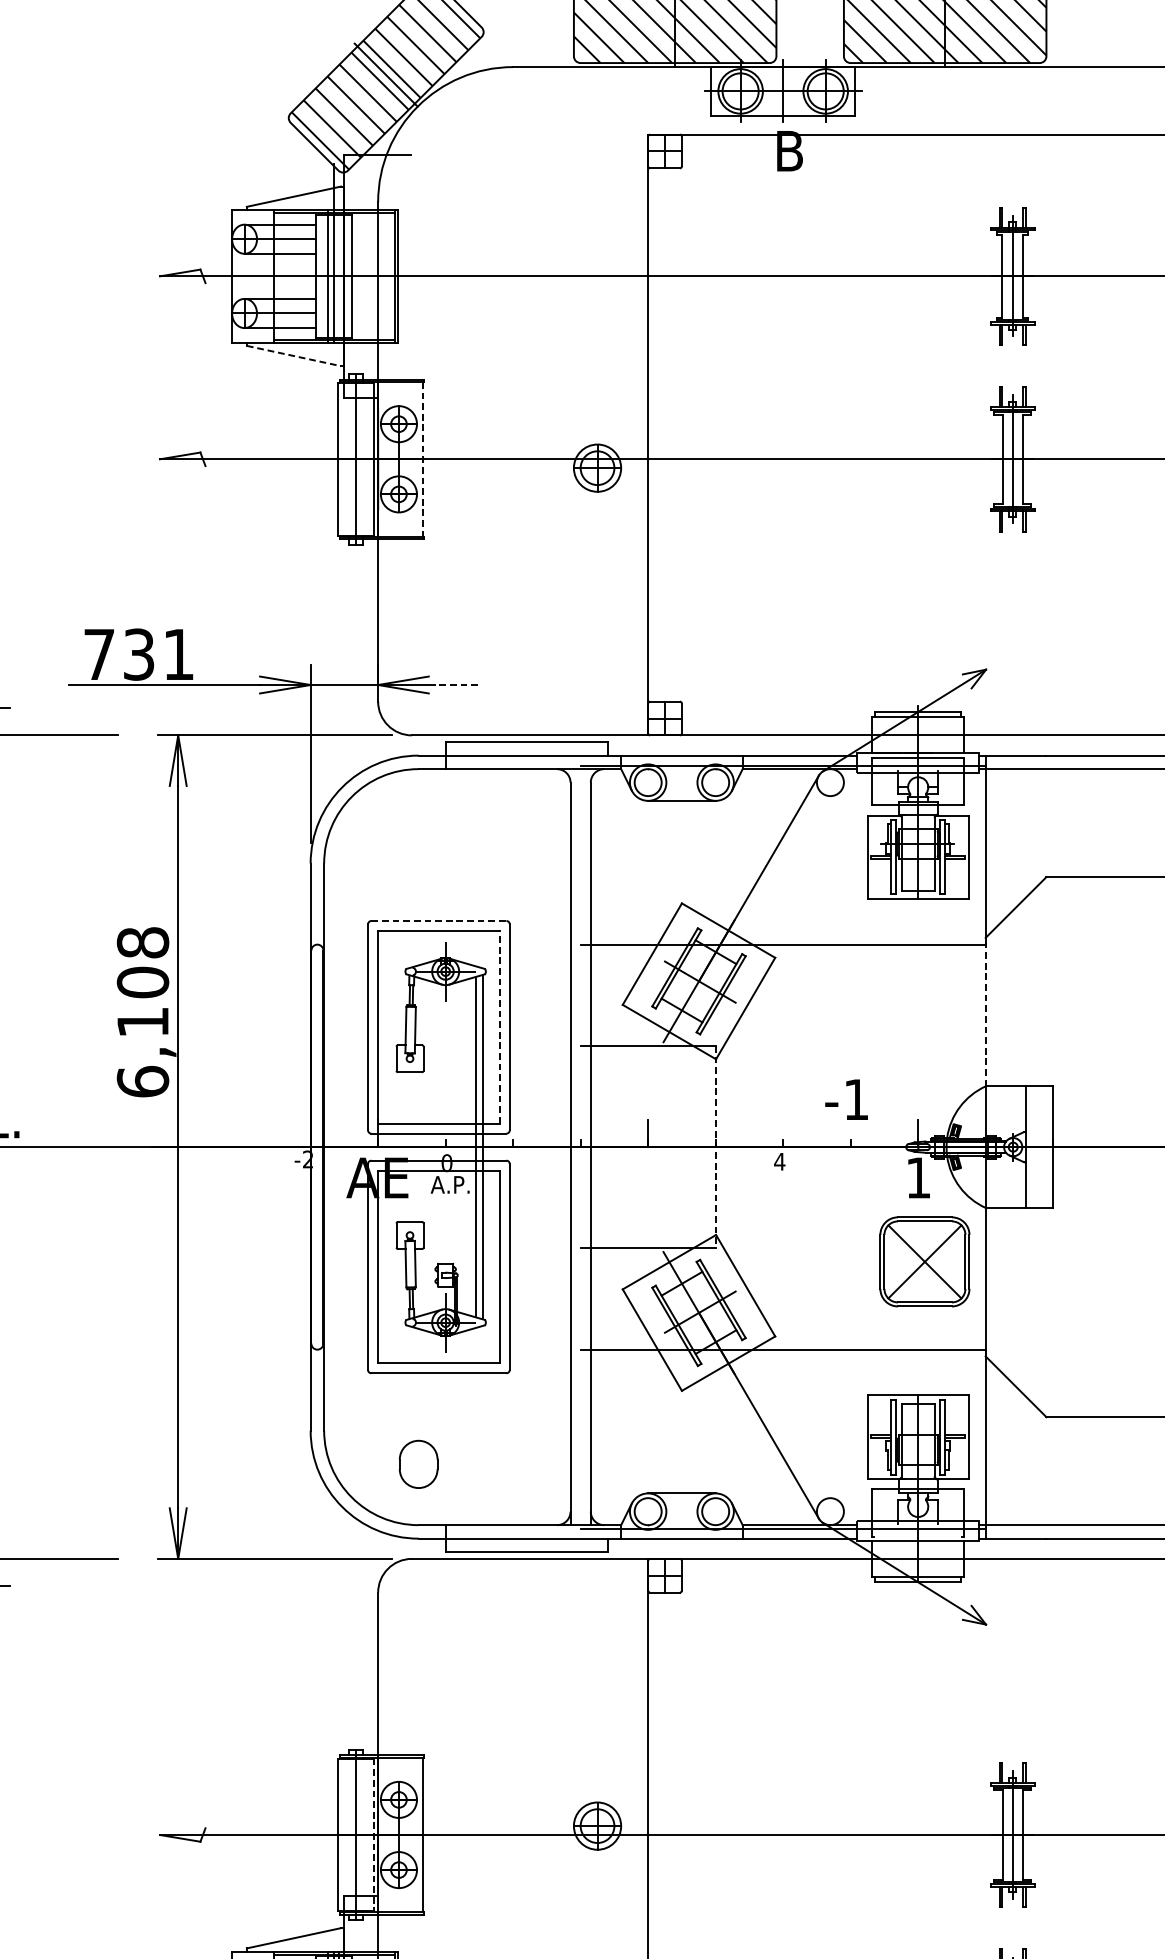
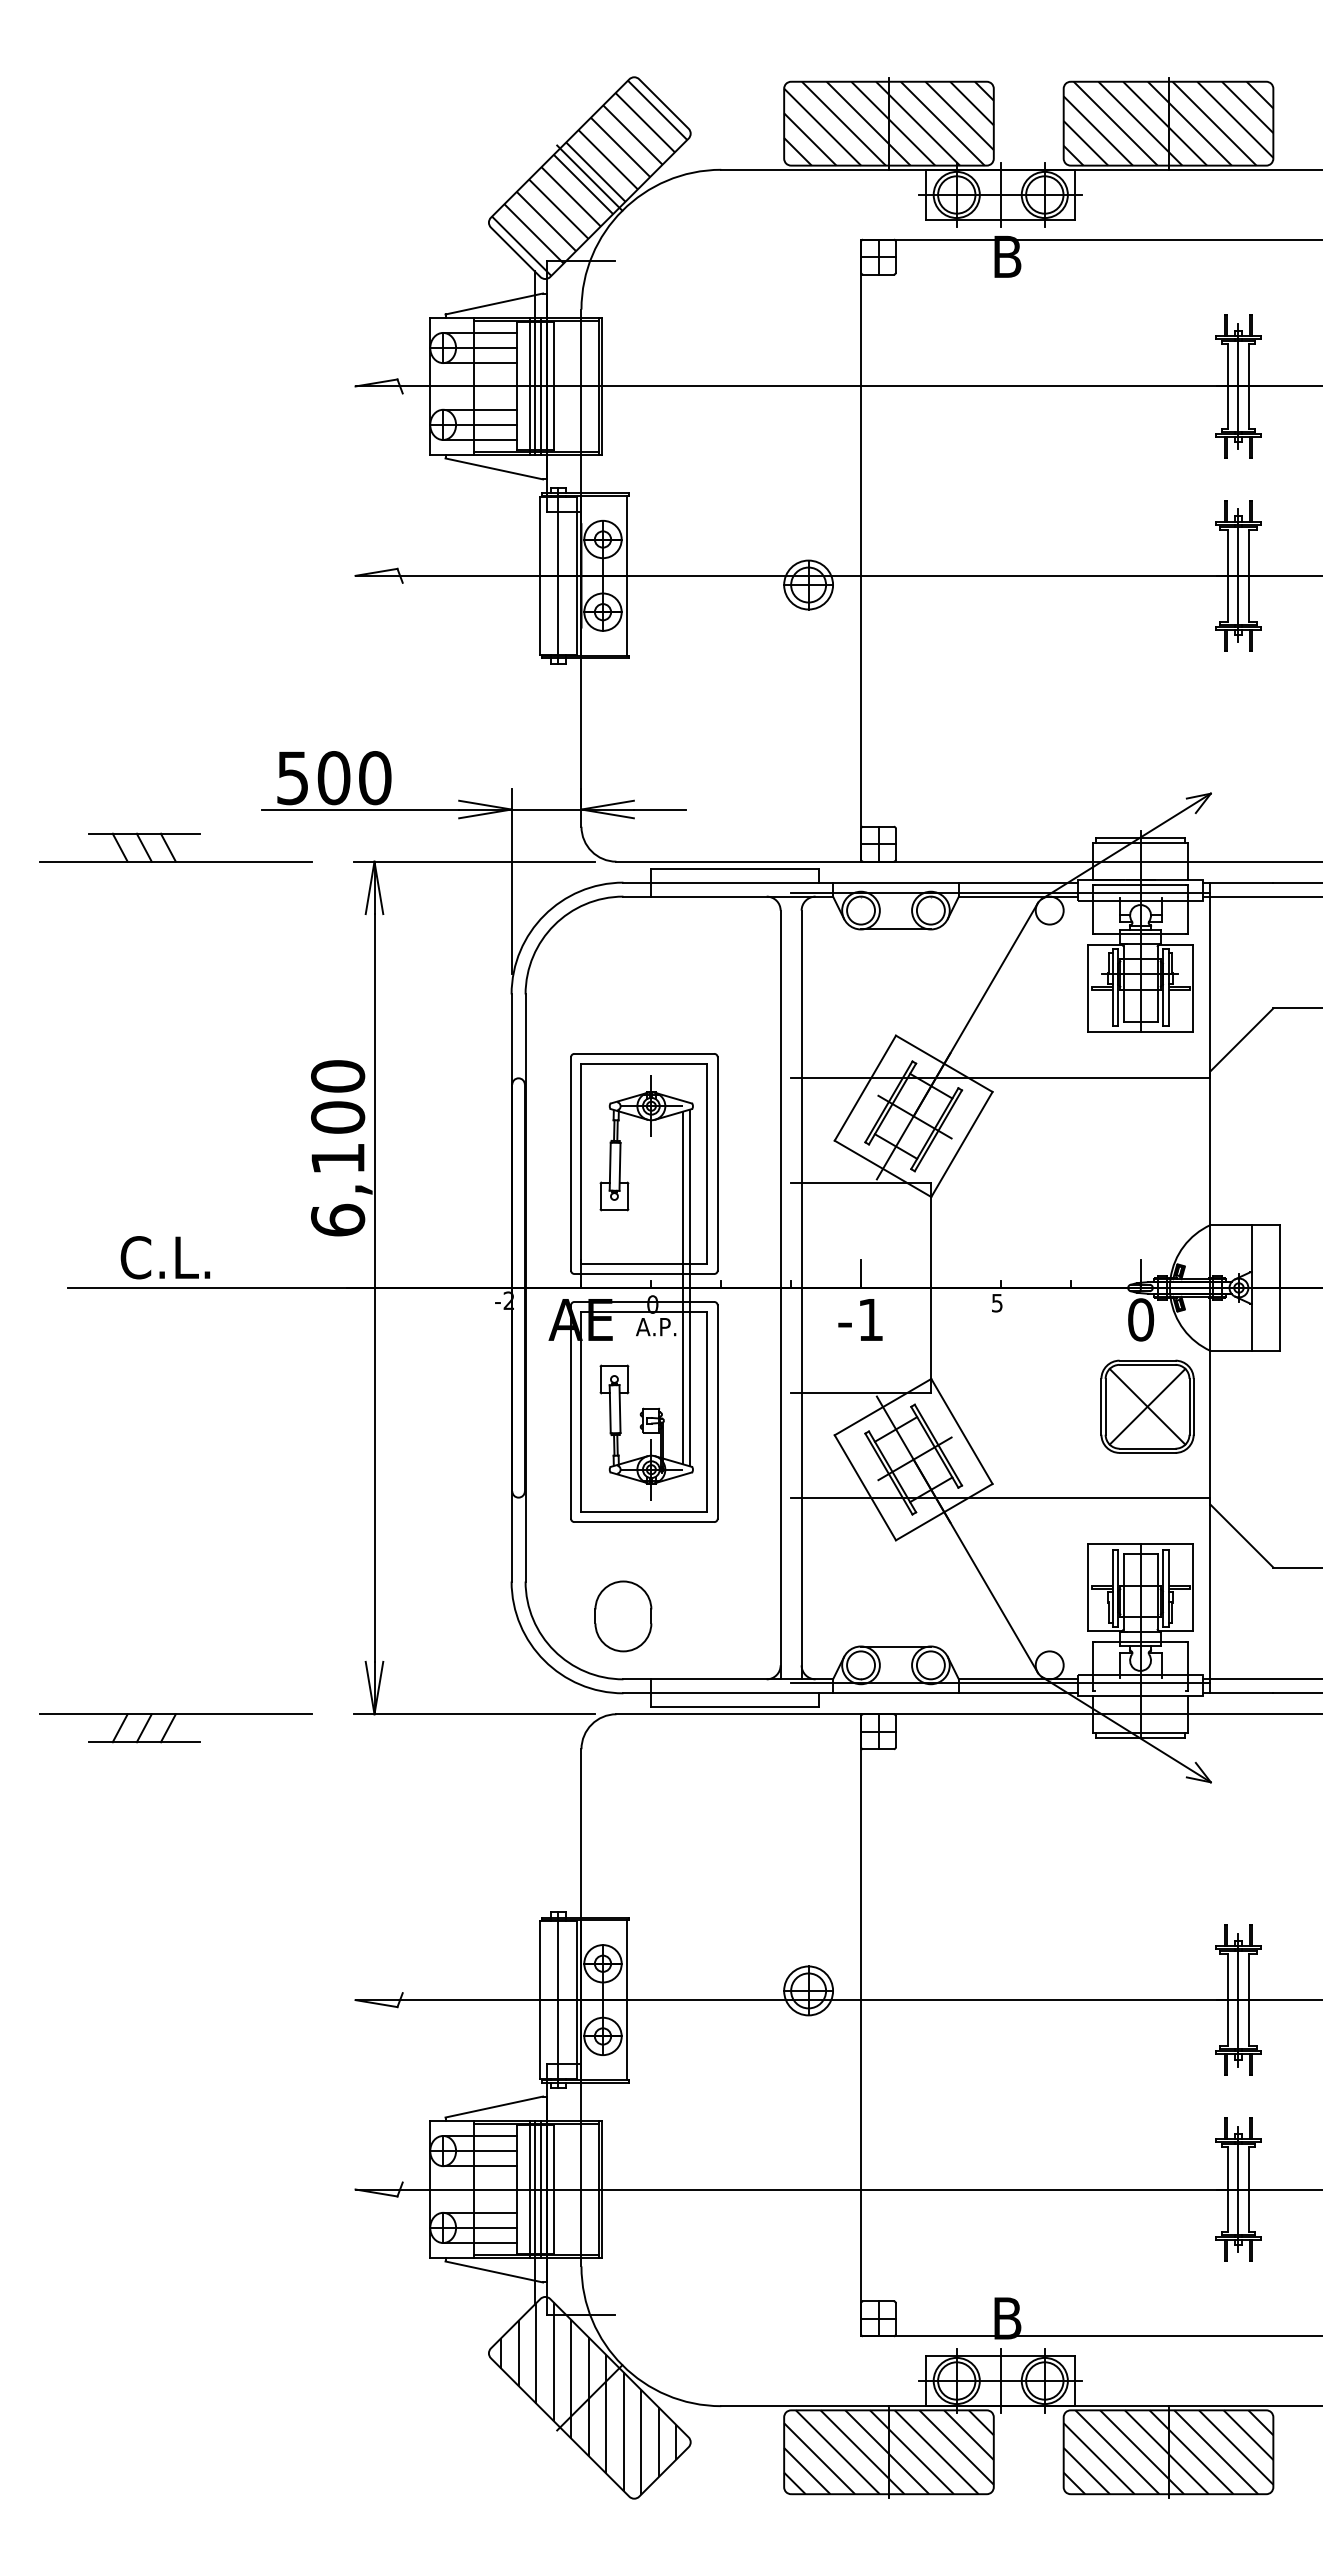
line: (338, 275) -> (540, 385), added
line: (294, 355) -> (494, 468), dashed -> solid
line: (422, 459) -> (627, 576), dashed -> solid
text: (139, 655) -> (334, 778), 731 -> 500
line: (454, 684) -> (660, 809), dashed -> solid
line: (439, 920) -> (644, 1053), dashed -> solid
text: (142, 942) -> (337, 1076), 6,108 -> 6,100
line: (985, 1012) -> (1210, 1148), dashed -> solid
line: (499, 1026) -> (707, 1163), dashed -> solid
text: (846, 1099) -> (860, 1319), moved
line: (715, 1146) -> (930, 1287), dashed -> solid
text: (779, 1162) -> (997, 1303), 4 -> 5
text: (919, 1177) -> (1141, 1319), 1 -> 0
part: (418, 1464) -> (623, 1616), size x1.43
line: (373, 1835) -> (576, 2000), dashed -> solid

